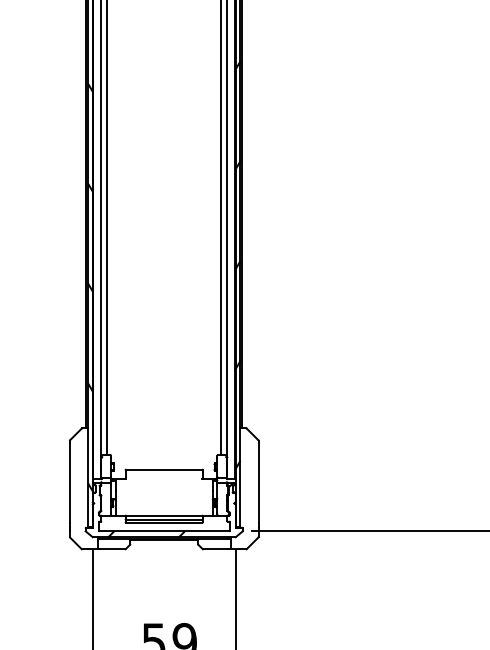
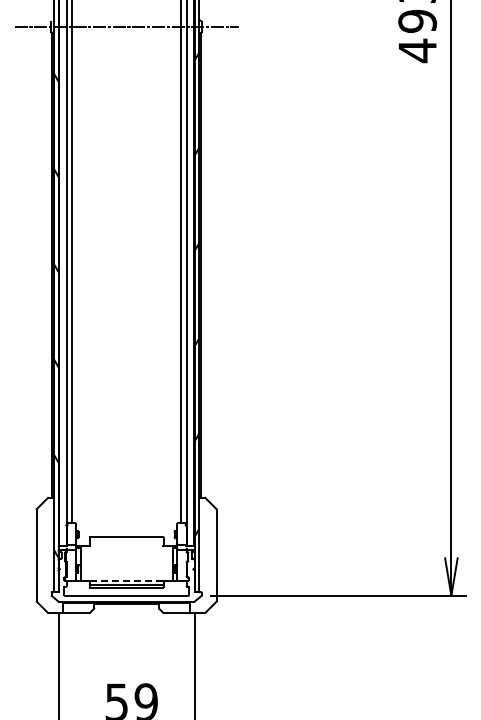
hatch: (170, 509) -> (132, 575), removed
line: (164, 515) -> (126, 580), solid -> dashed

